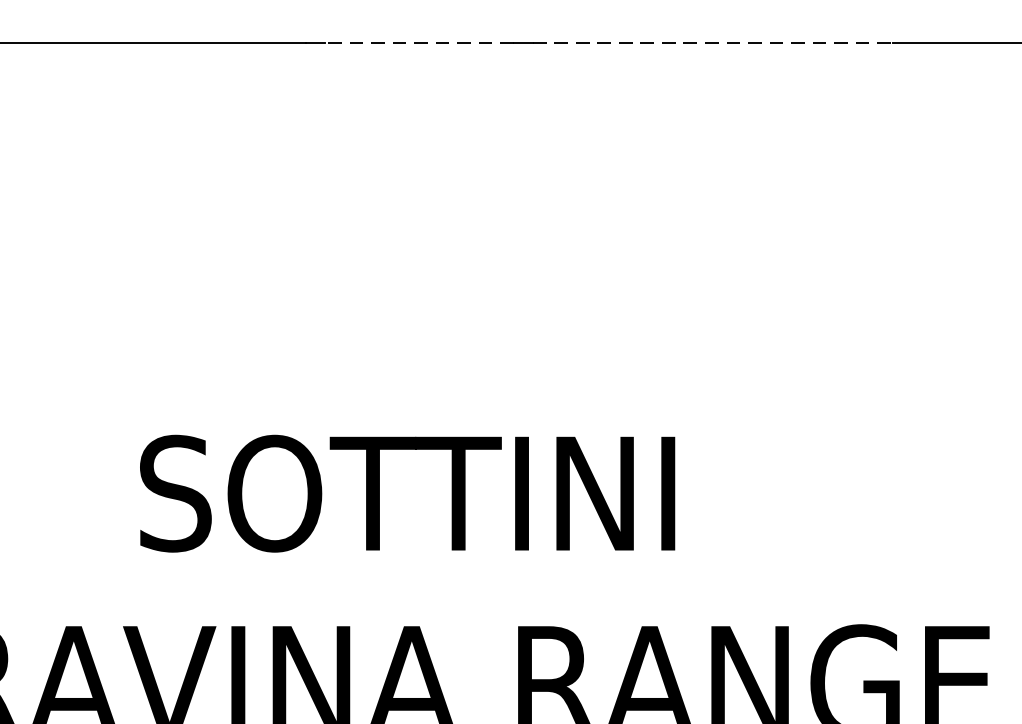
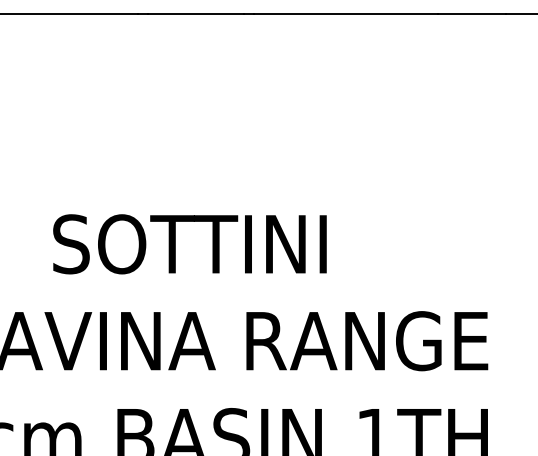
line: (418, 42) -> (195, 13), dashed -> solid
line: (713, 42) -> (346, 13), dashed -> solid

